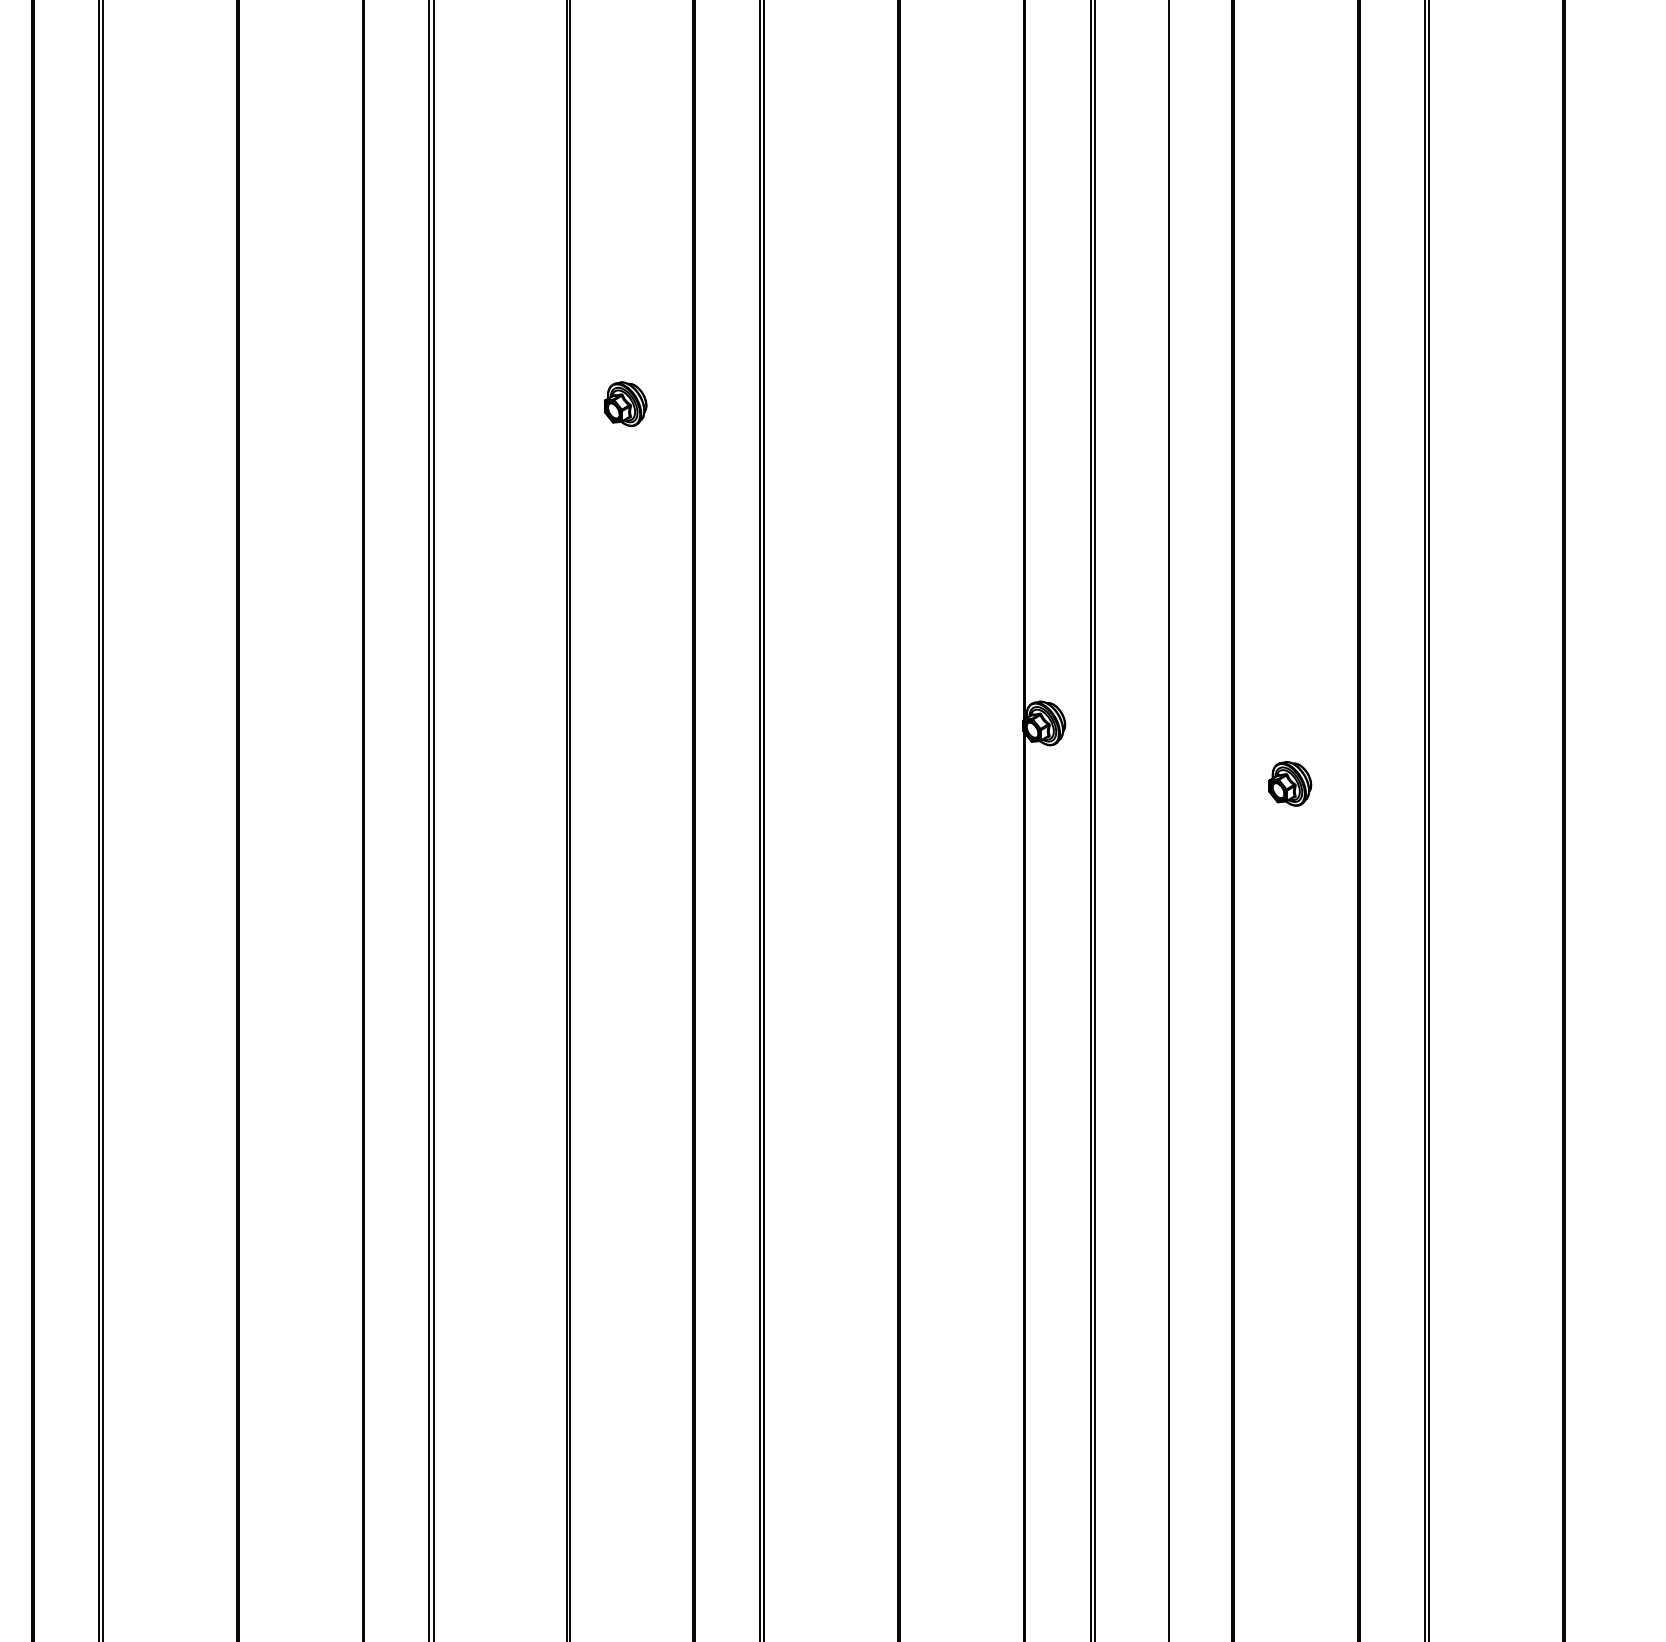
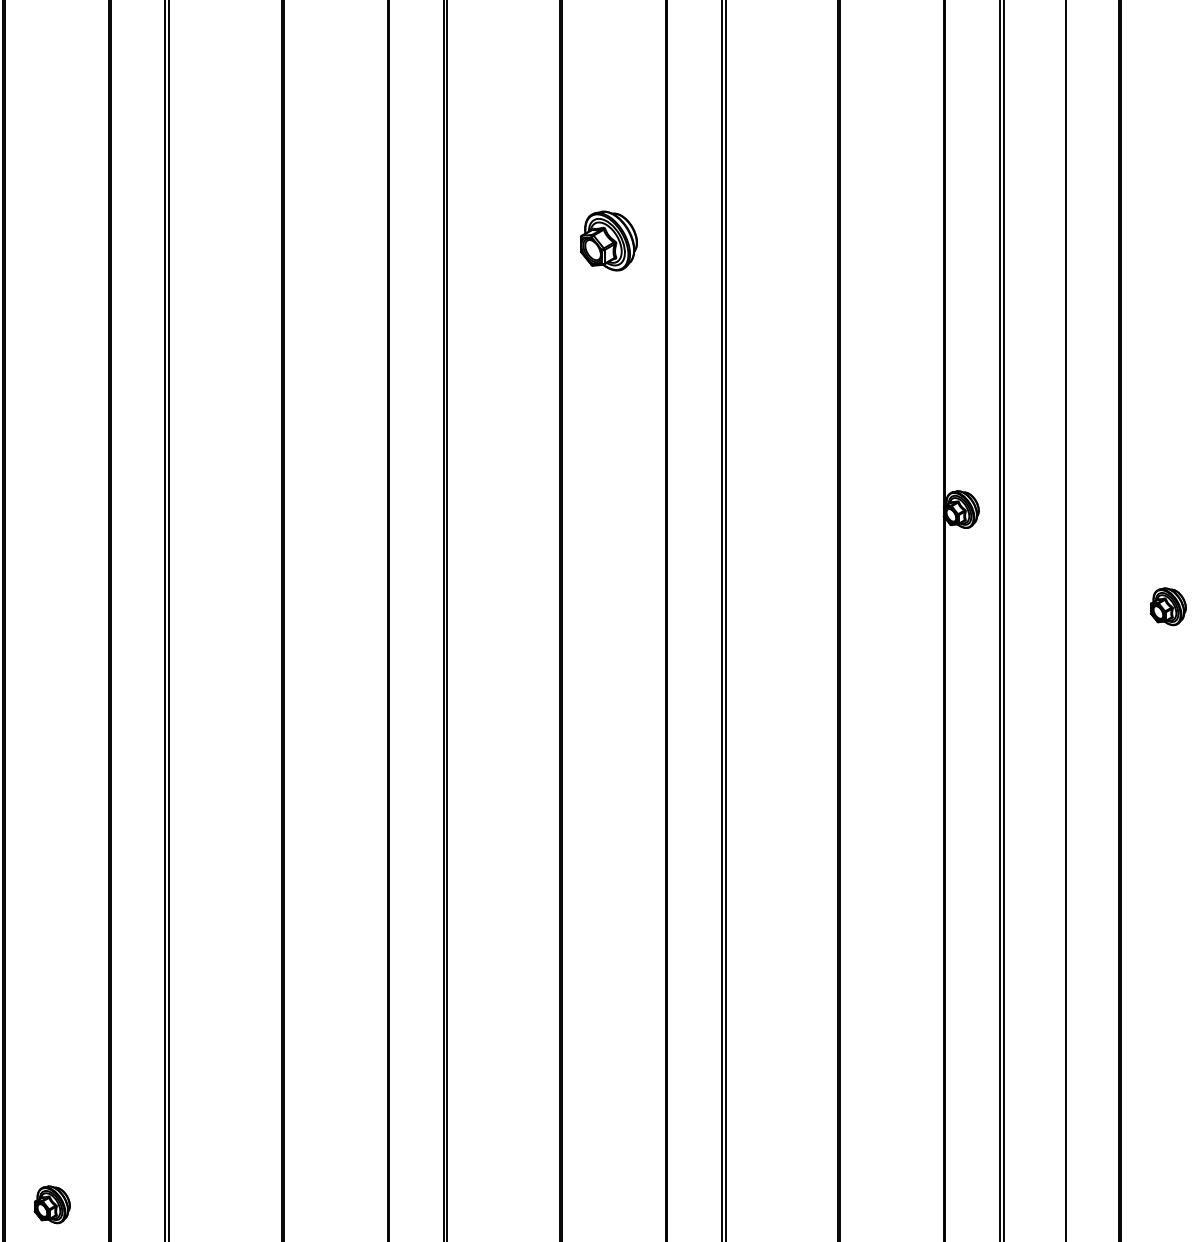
part: (625, 403) -> (608, 240), size x1.6
part: (1290, 783) -> (1168, 606), moved

